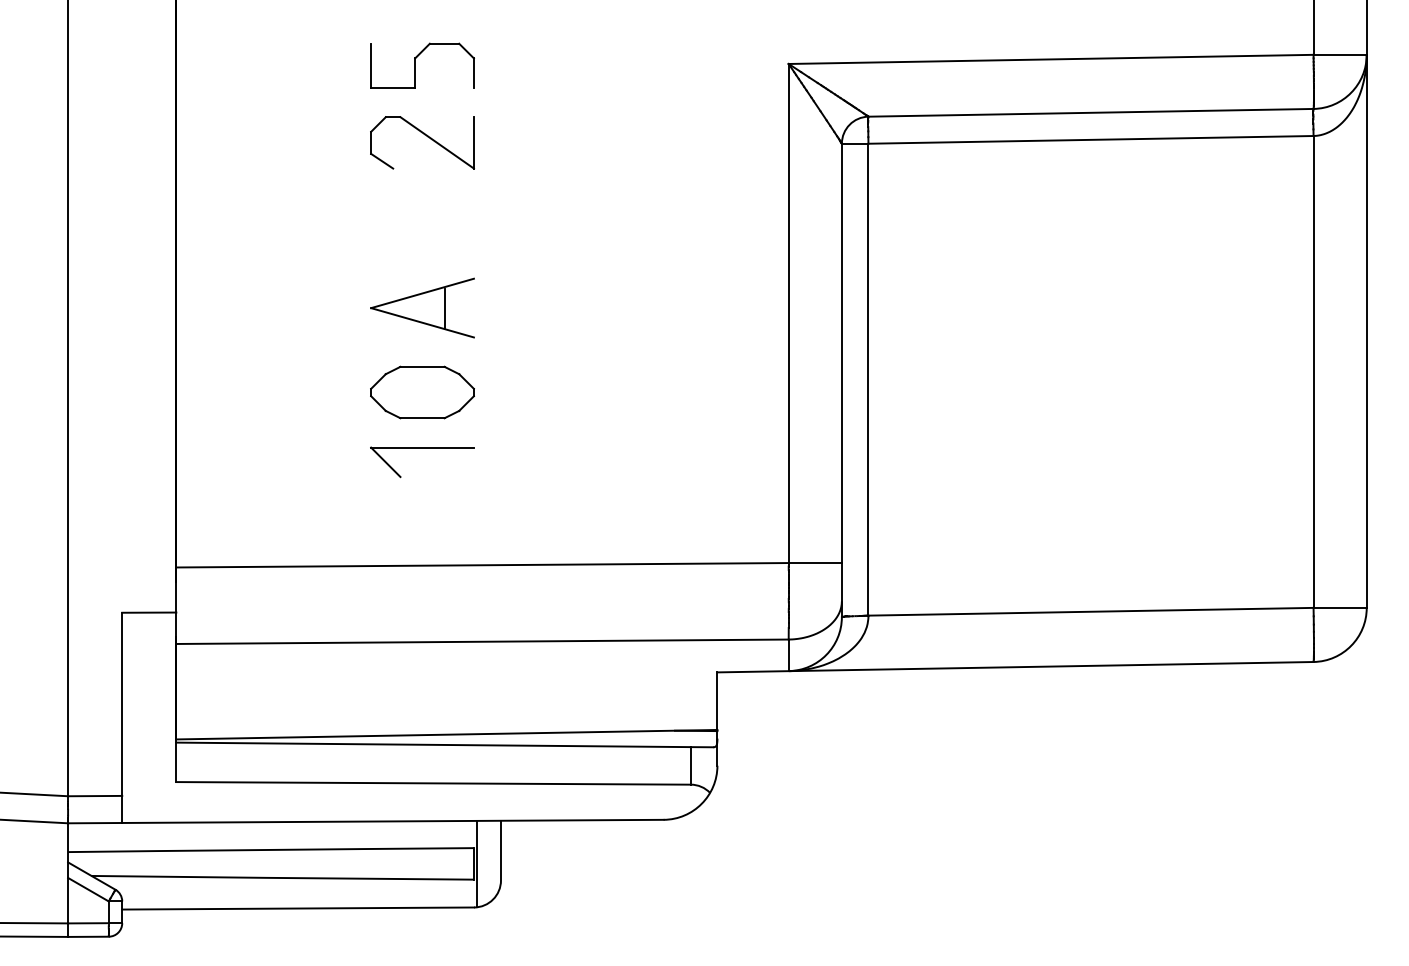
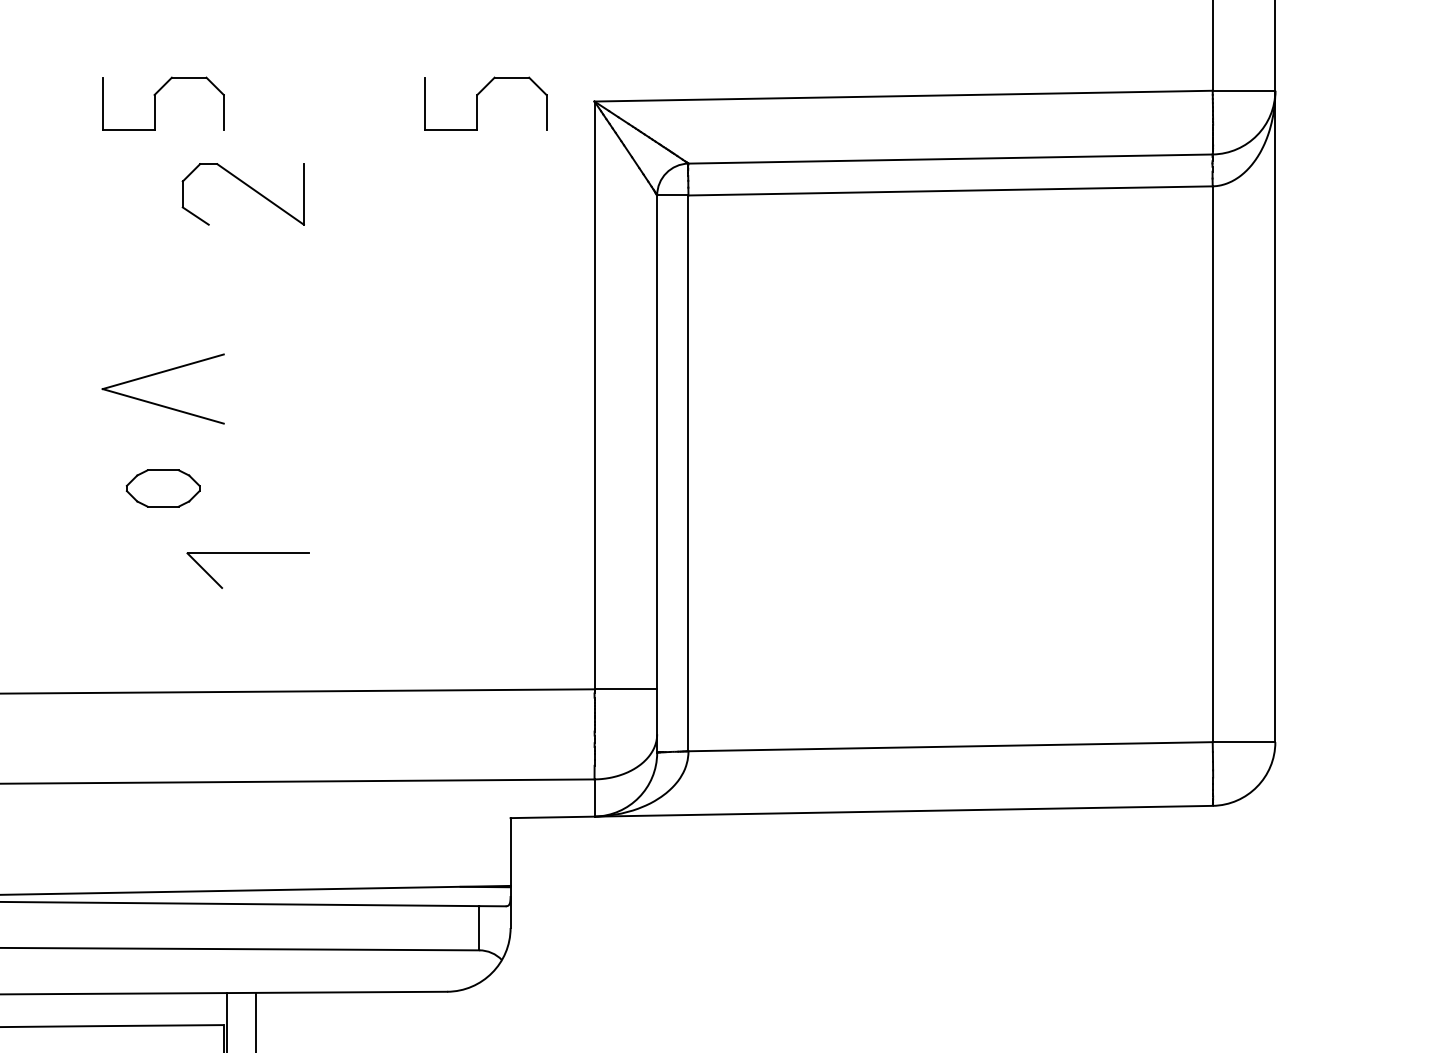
part: (689, 65) -> (477, 103), added
part: (427, 137) -> (249, 188), moved
line: (444, 307) -> (189, 388), removed
part: (422, 392) -> (163, 488), size x0.6
part: (422, 448) -> (248, 554), moved

